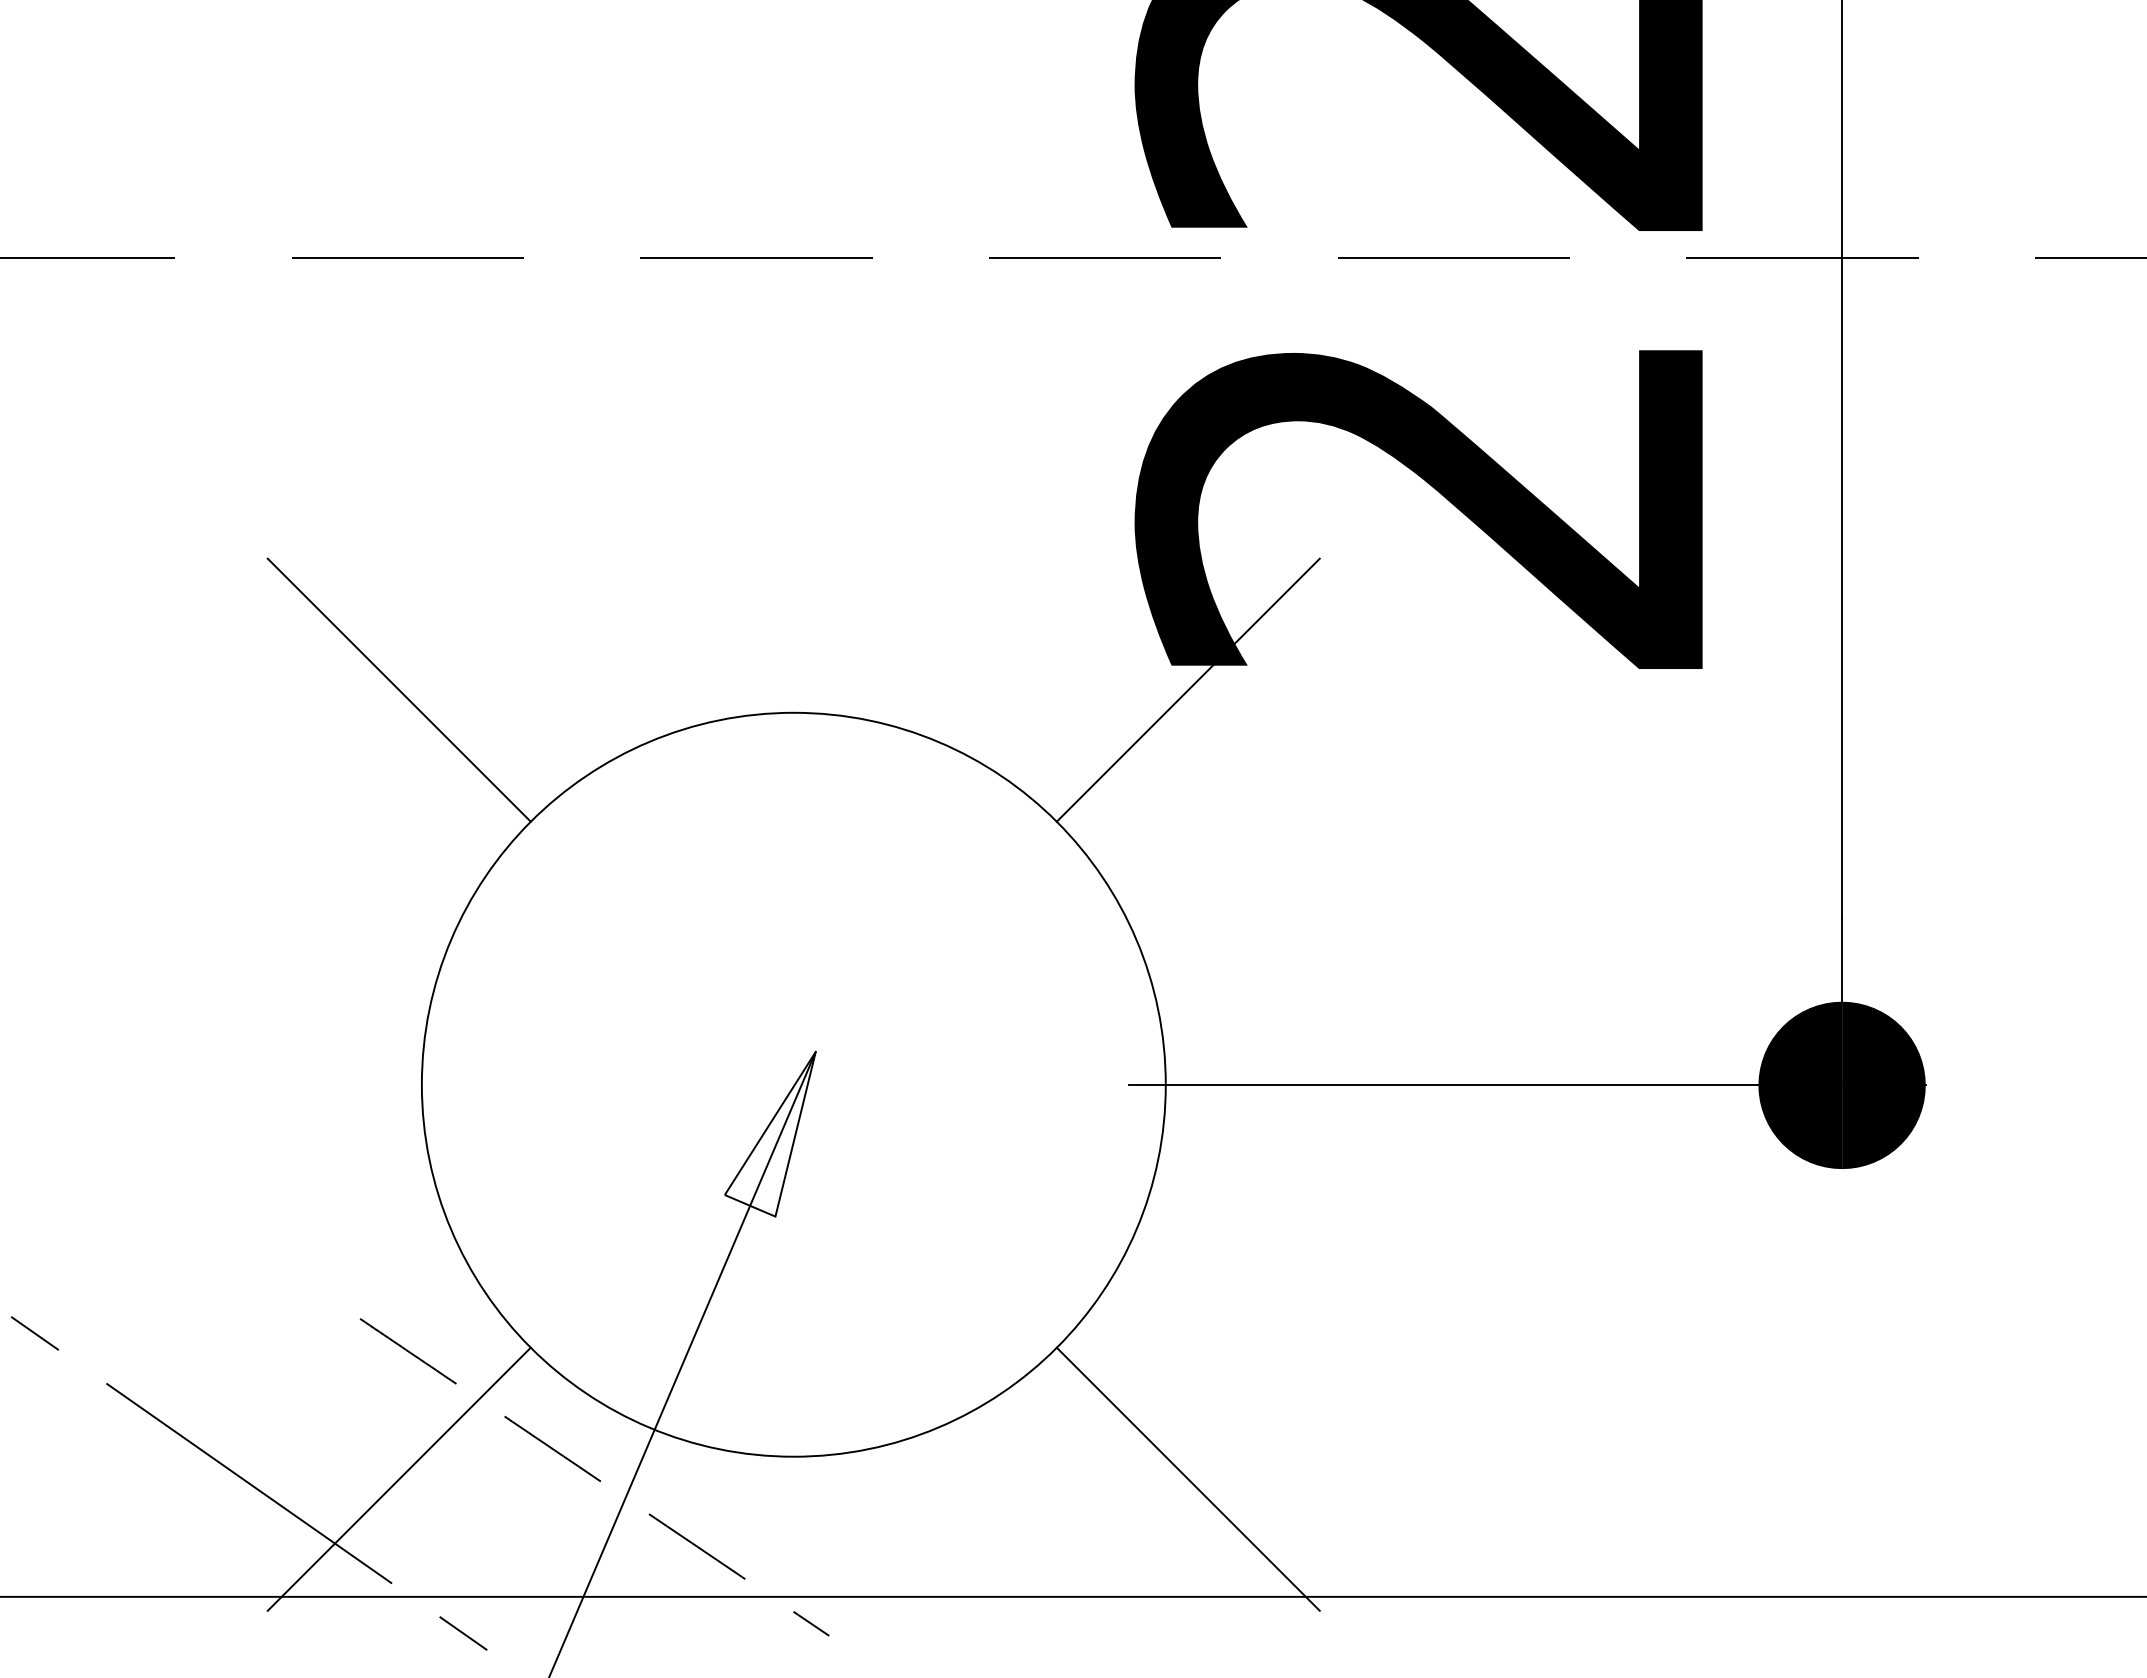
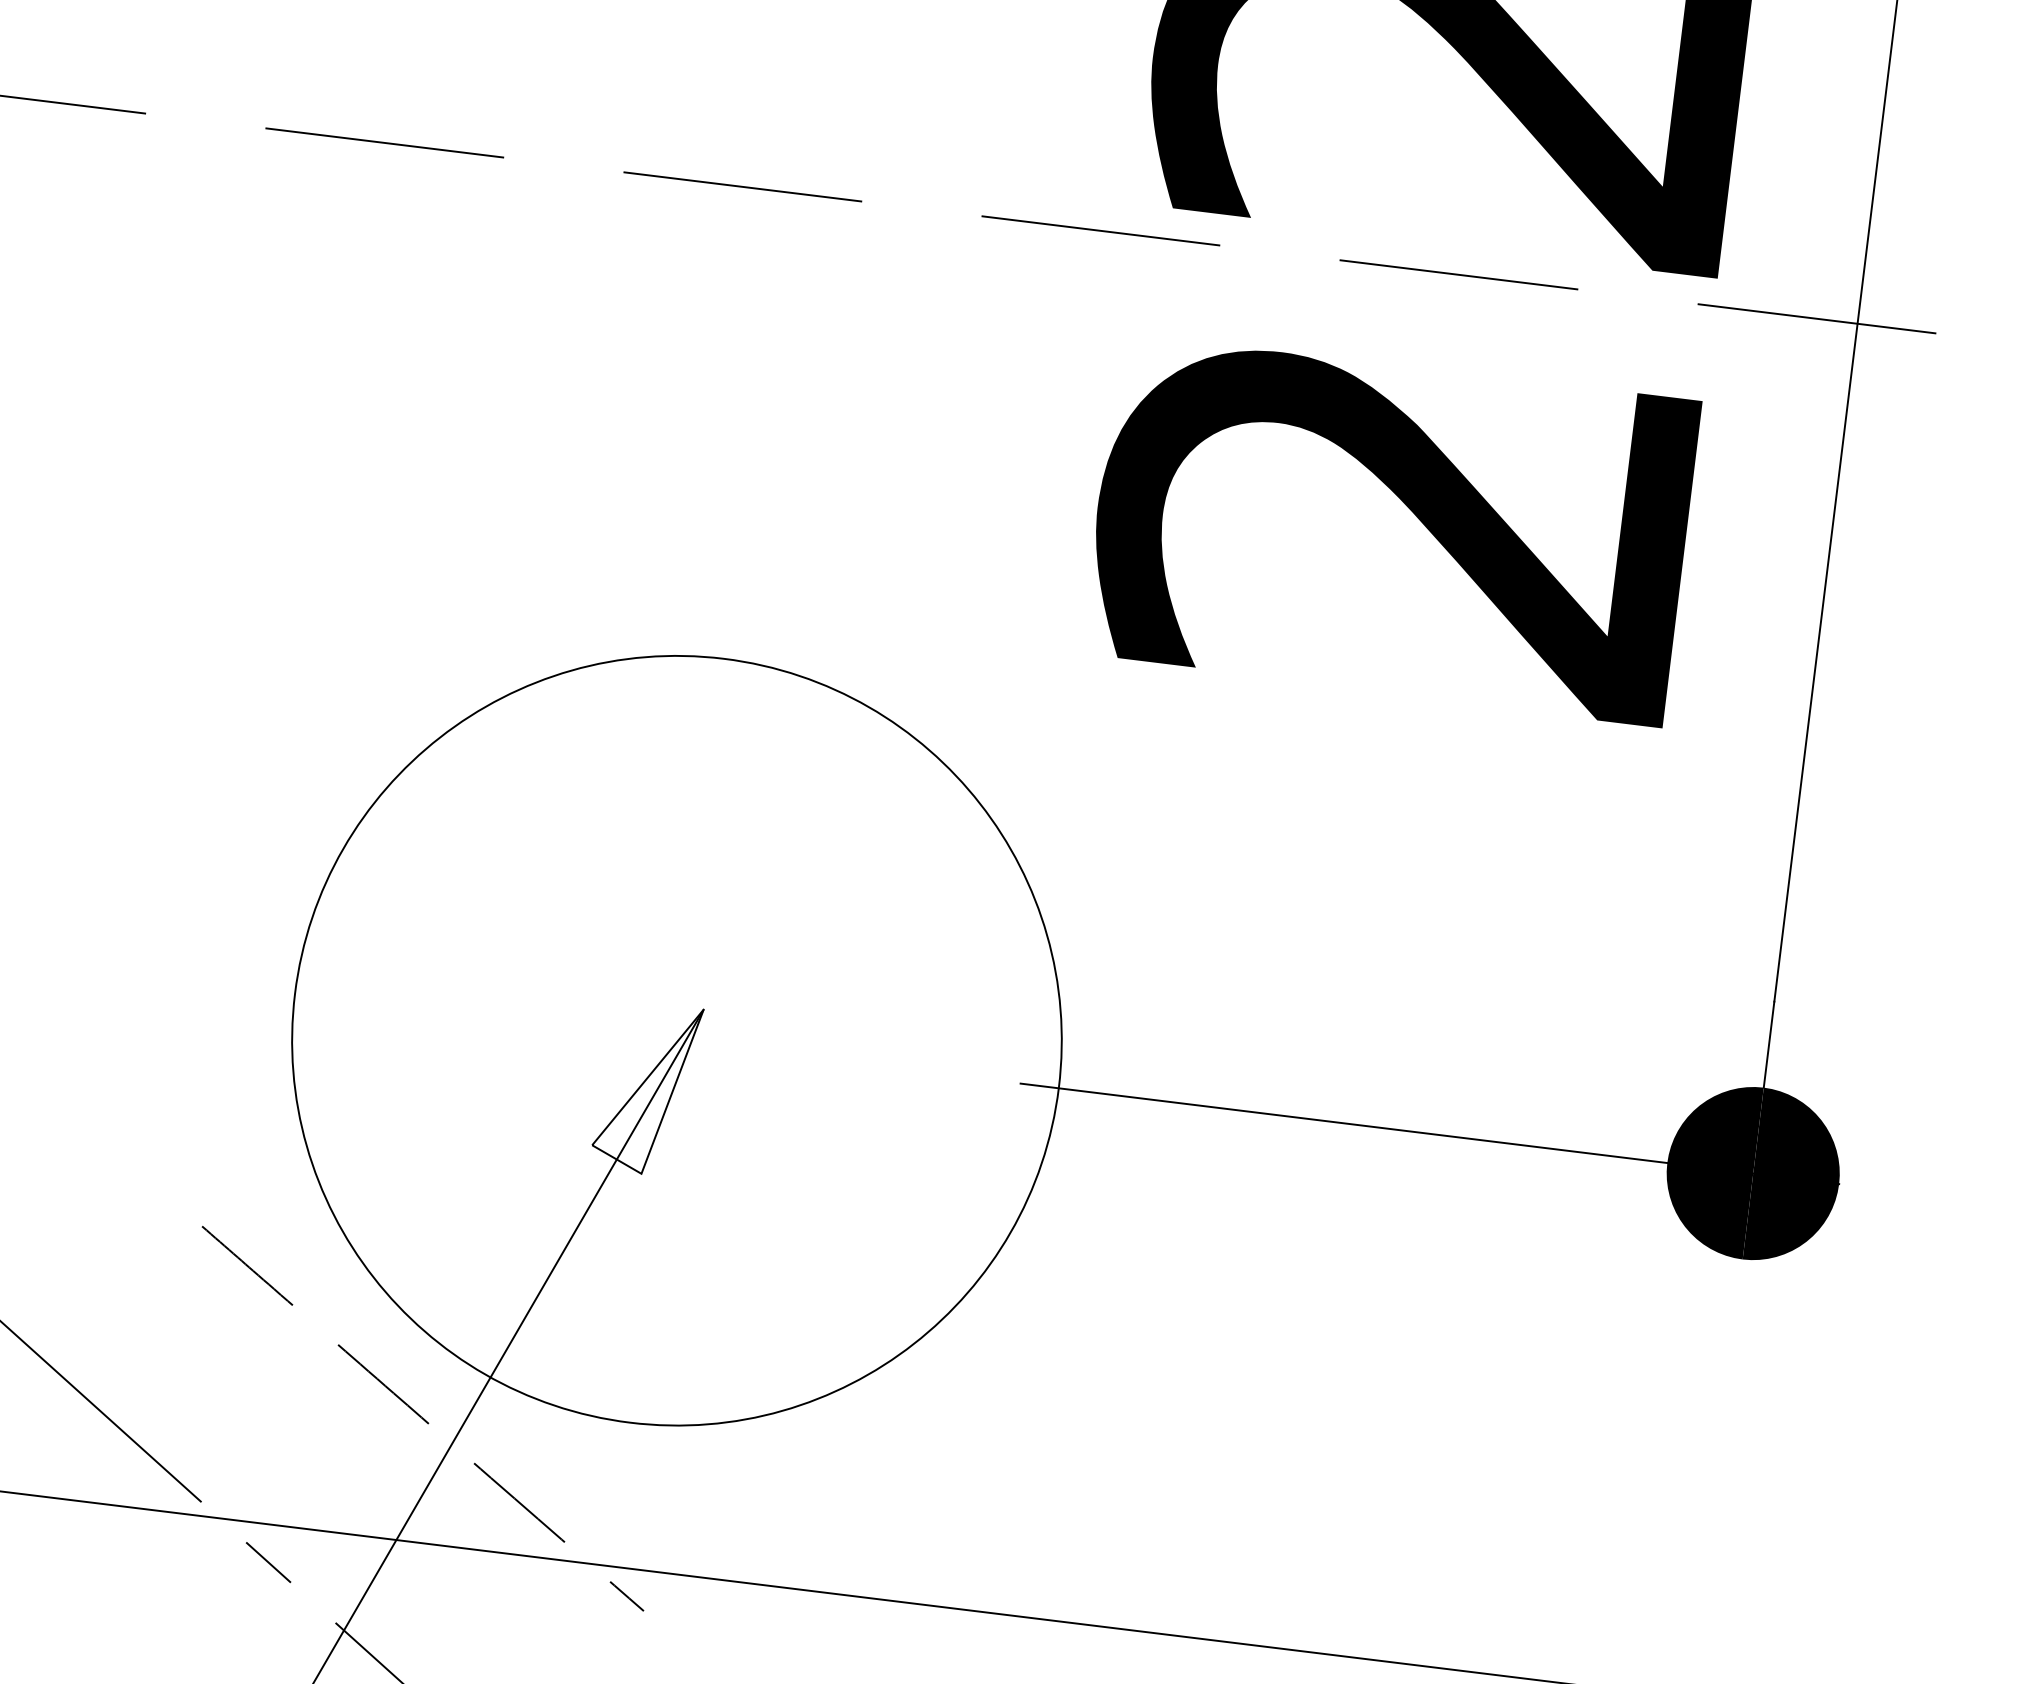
line: (398, 689) -> (320, 585), removed
line: (1187, 689) -> (1131, 684), removed
line: (398, 1478) -> (221, 1395), removed
line: (1187, 1478) -> (1031, 1494), removed

